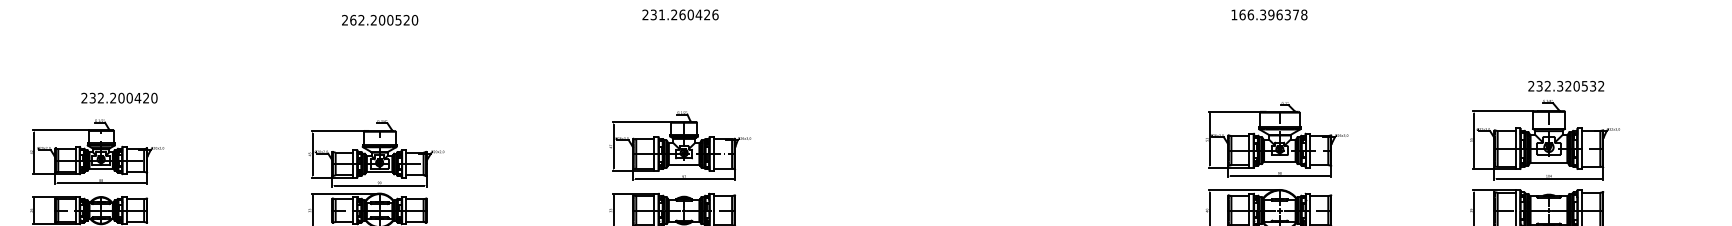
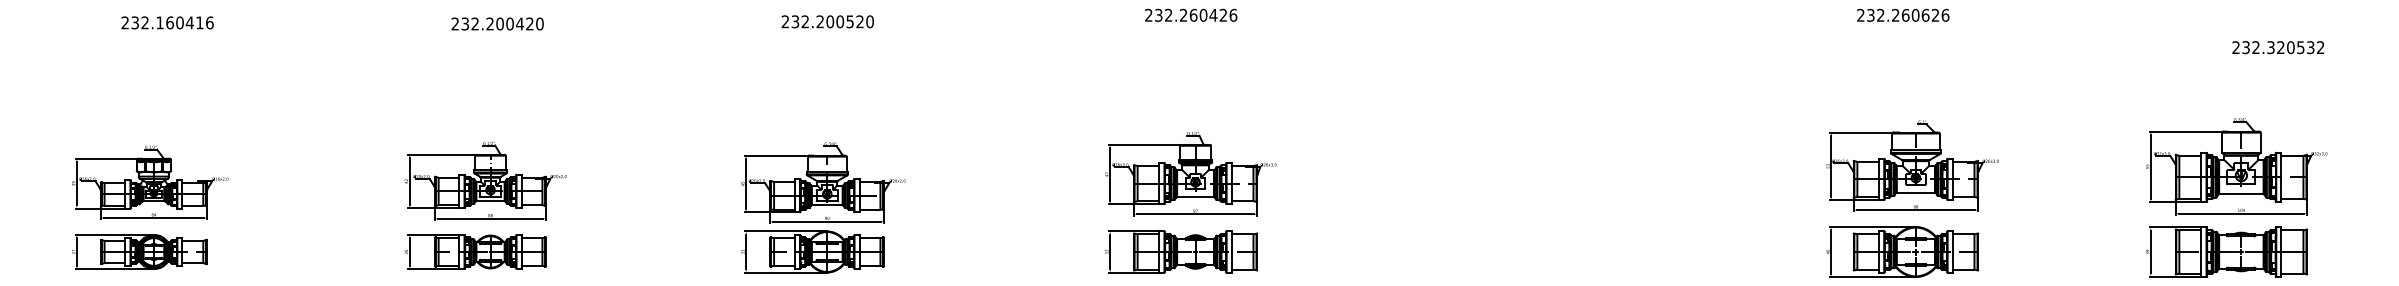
text: (661, 14) -> (1168, 14), 231.260426 -> 232.260426
text: (1269, 14) -> (1903, 14), 166.396378 -> 232.260626
text: (353, 20) -> (795, 21), 262.200520 -> 232.200520
text: (1566, 86) -> (2278, 47), moved
text: (119, 97) -> (497, 23), moved

